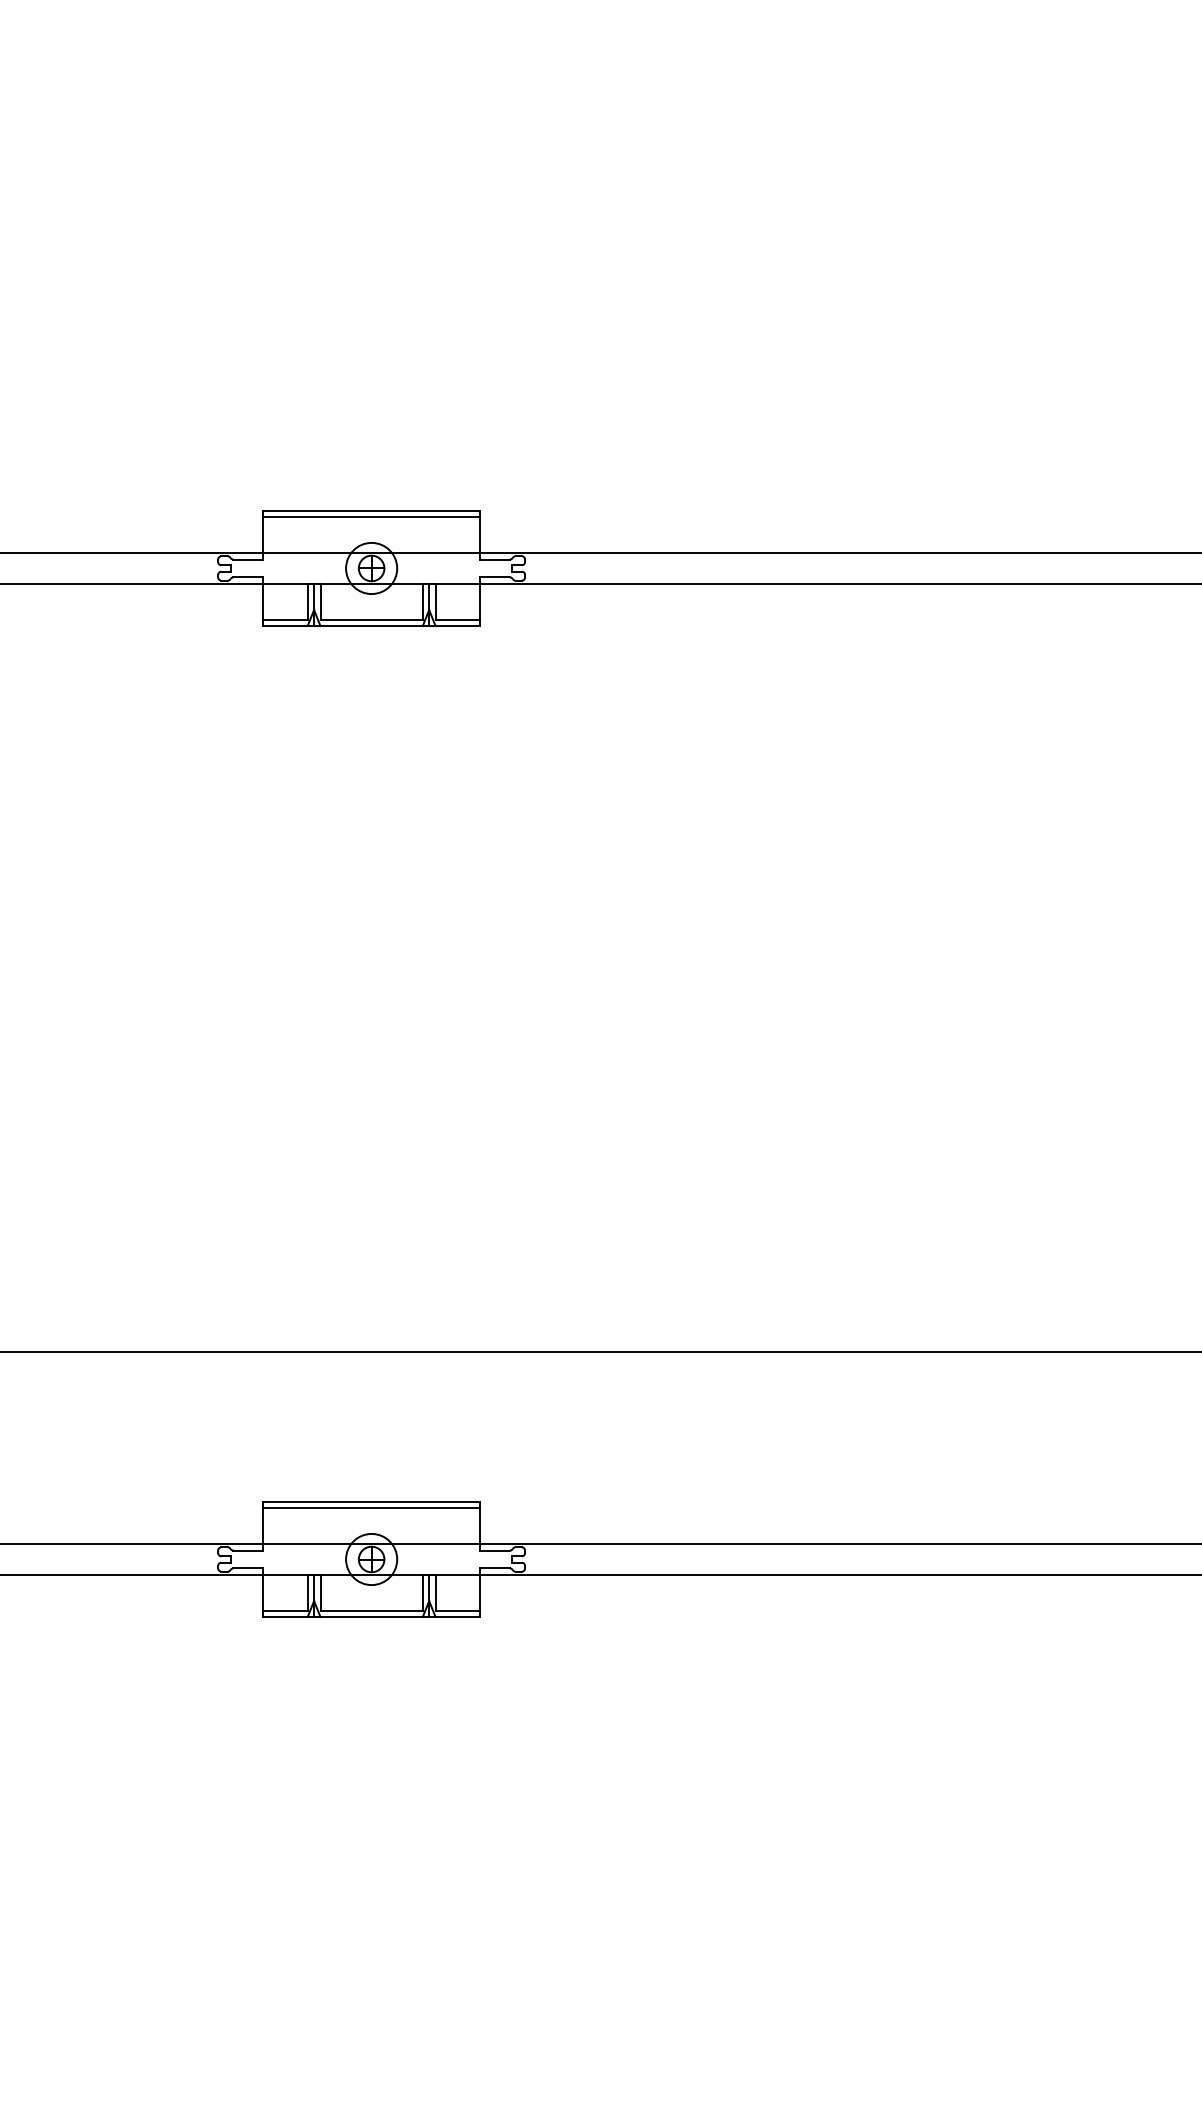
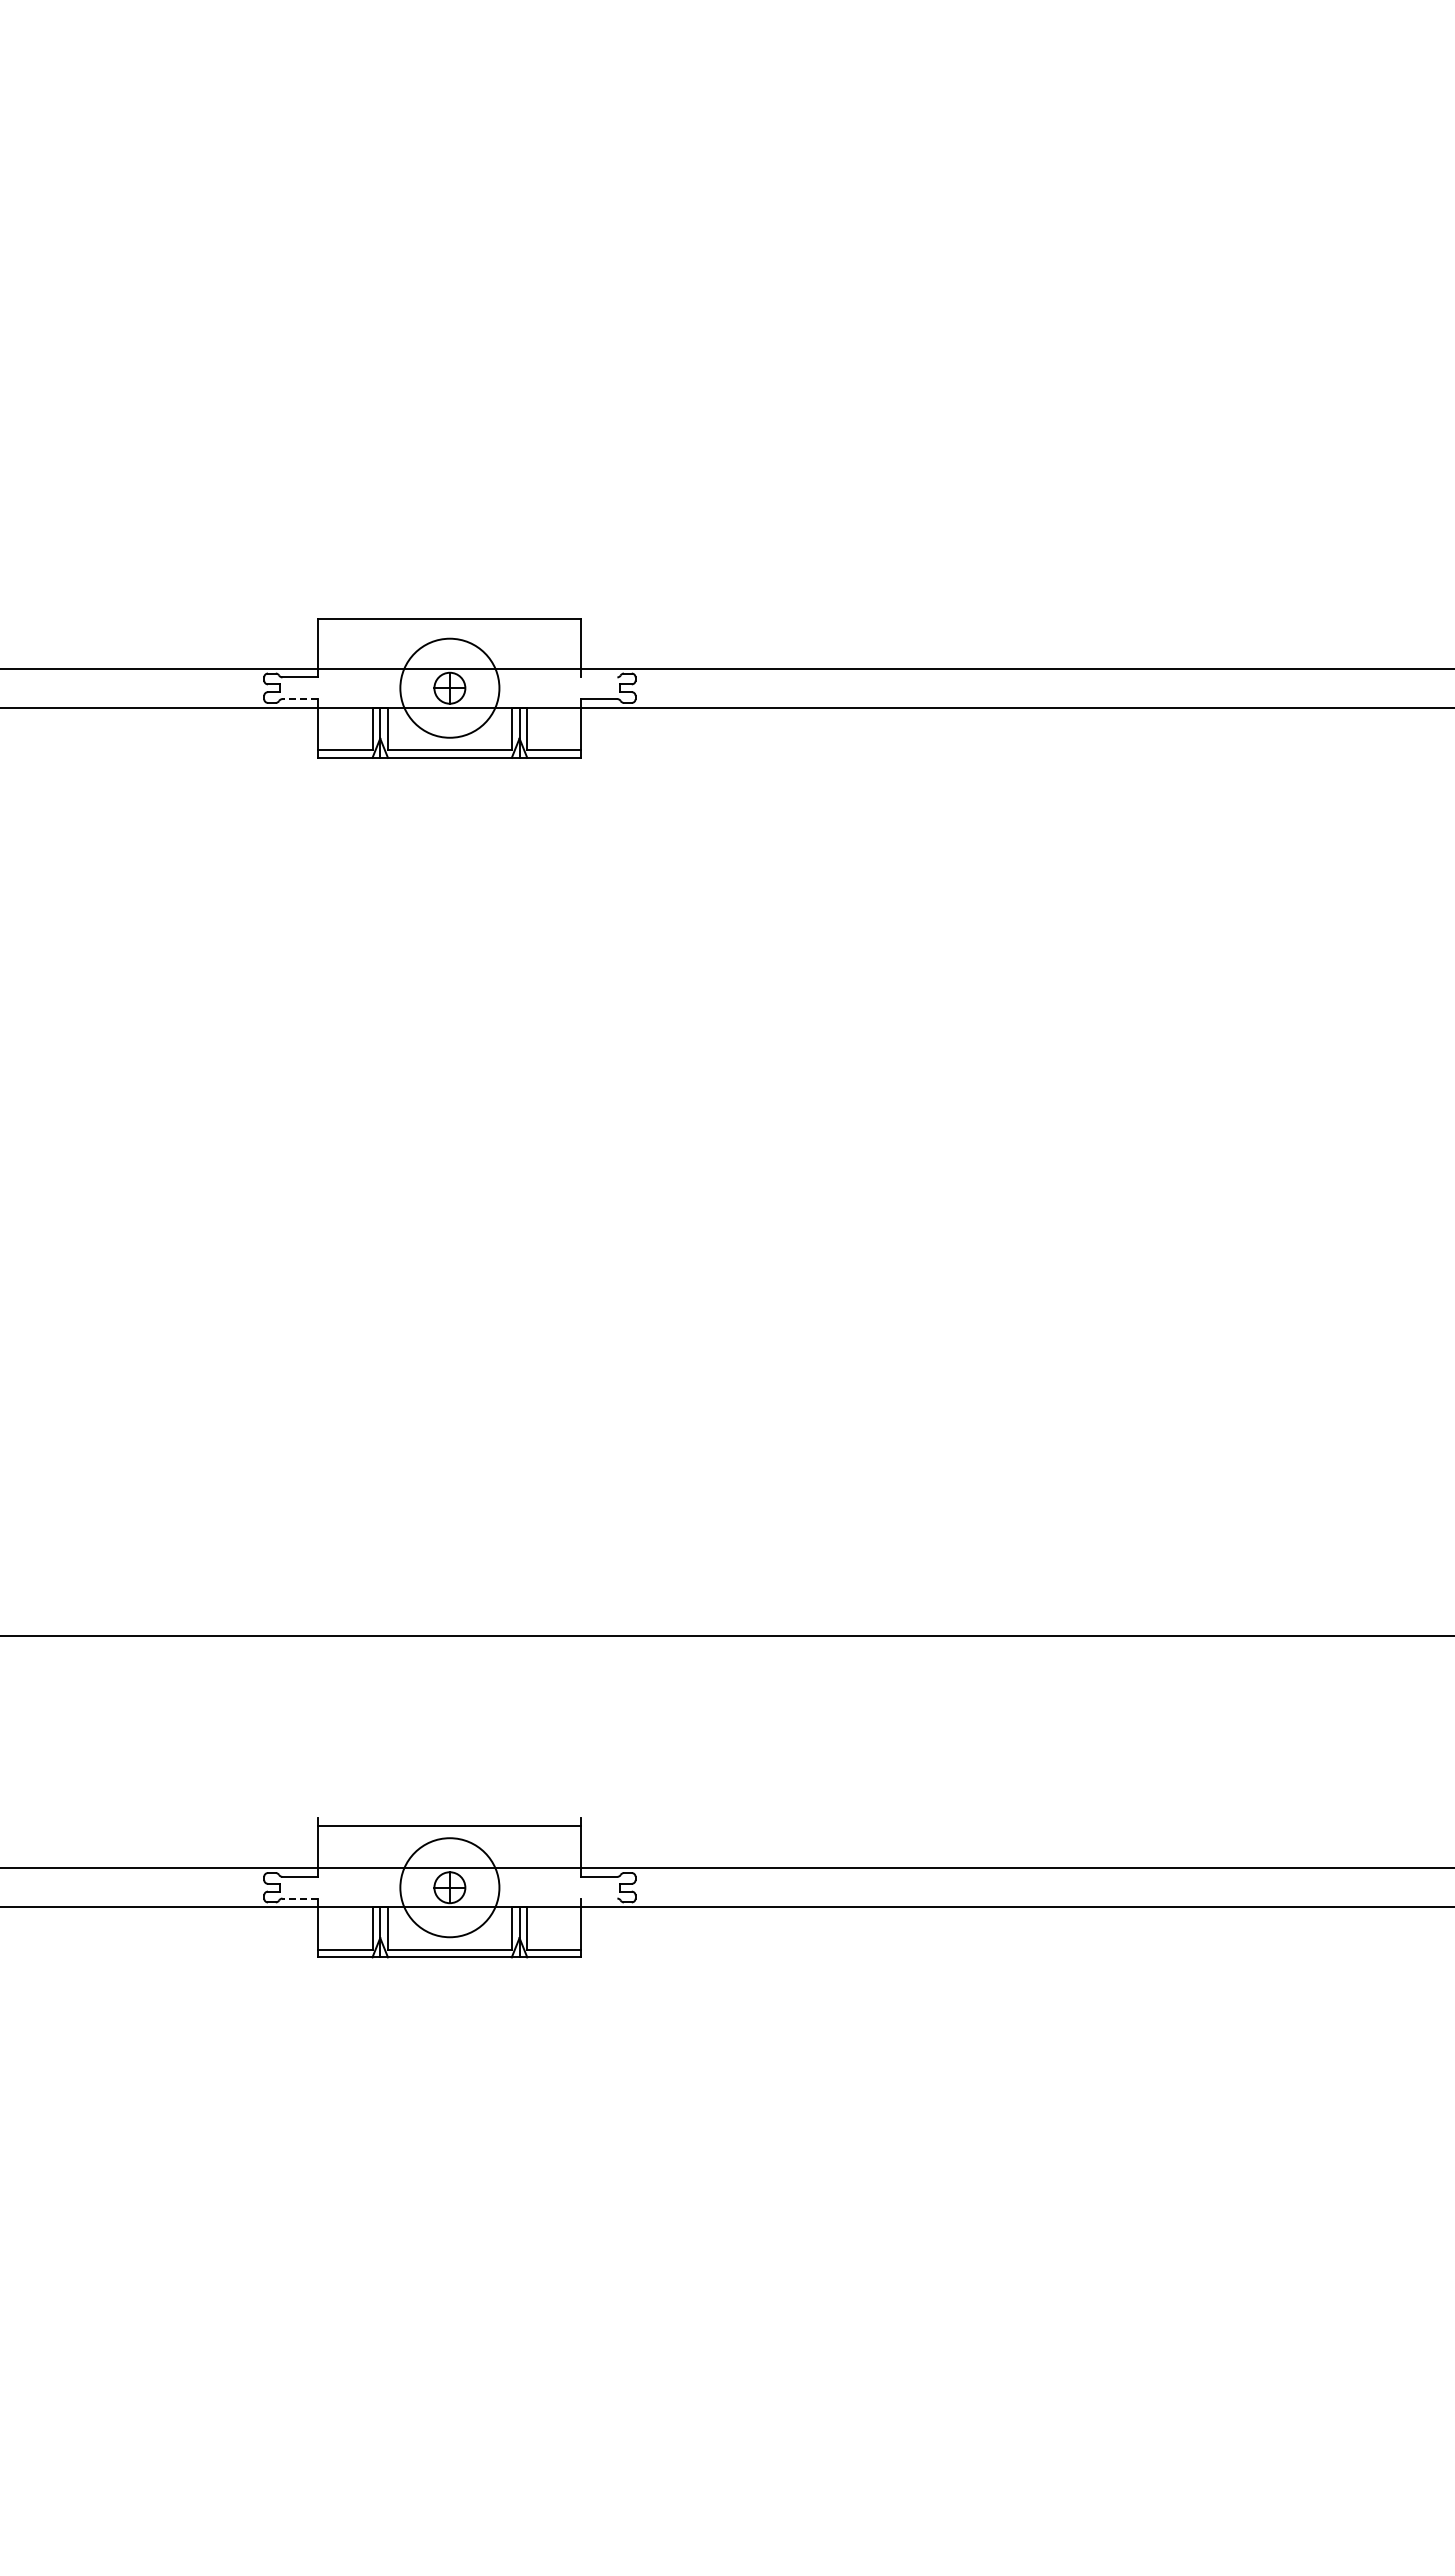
line: (371, 517) -> (449, 626), removed
line: (495, 559) -> (599, 677), removed
circle: (371, 568) -> (449, 688), size x1.6
line: (248, 577) -> (300, 699), solid -> dashed
line: (371, 1502) -> (449, 1818), removed
circle: (371, 1559) -> (449, 1887), size x1.6
line: (248, 1568) -> (300, 1898), solid -> dashed
line: (495, 1568) -> (599, 1898), removed

